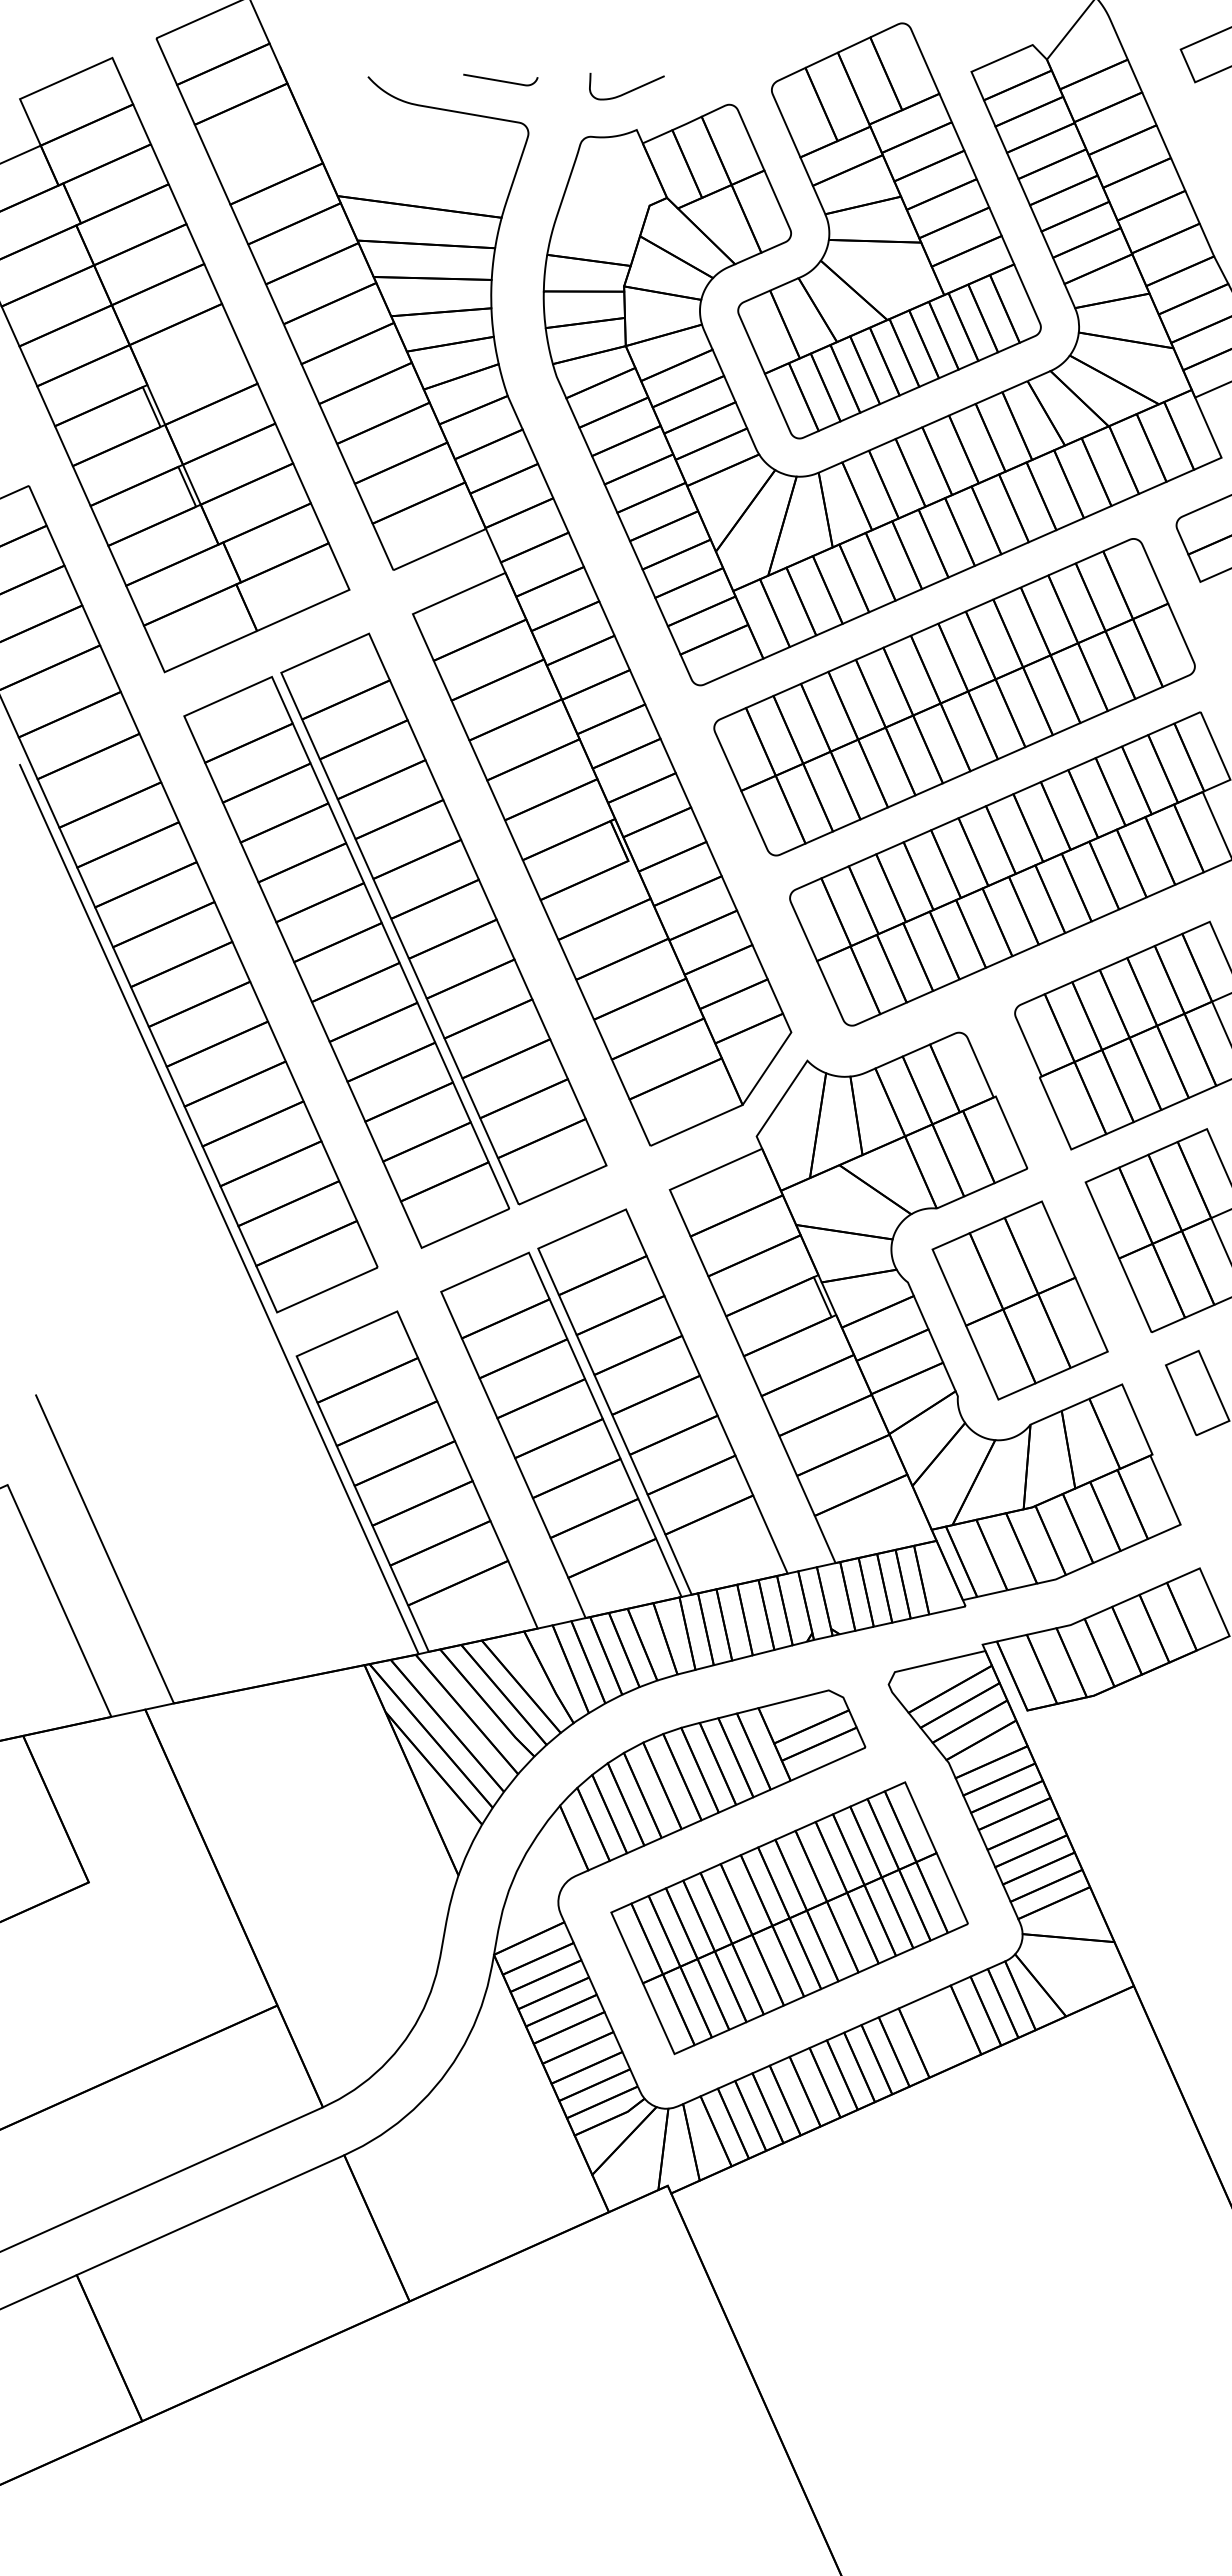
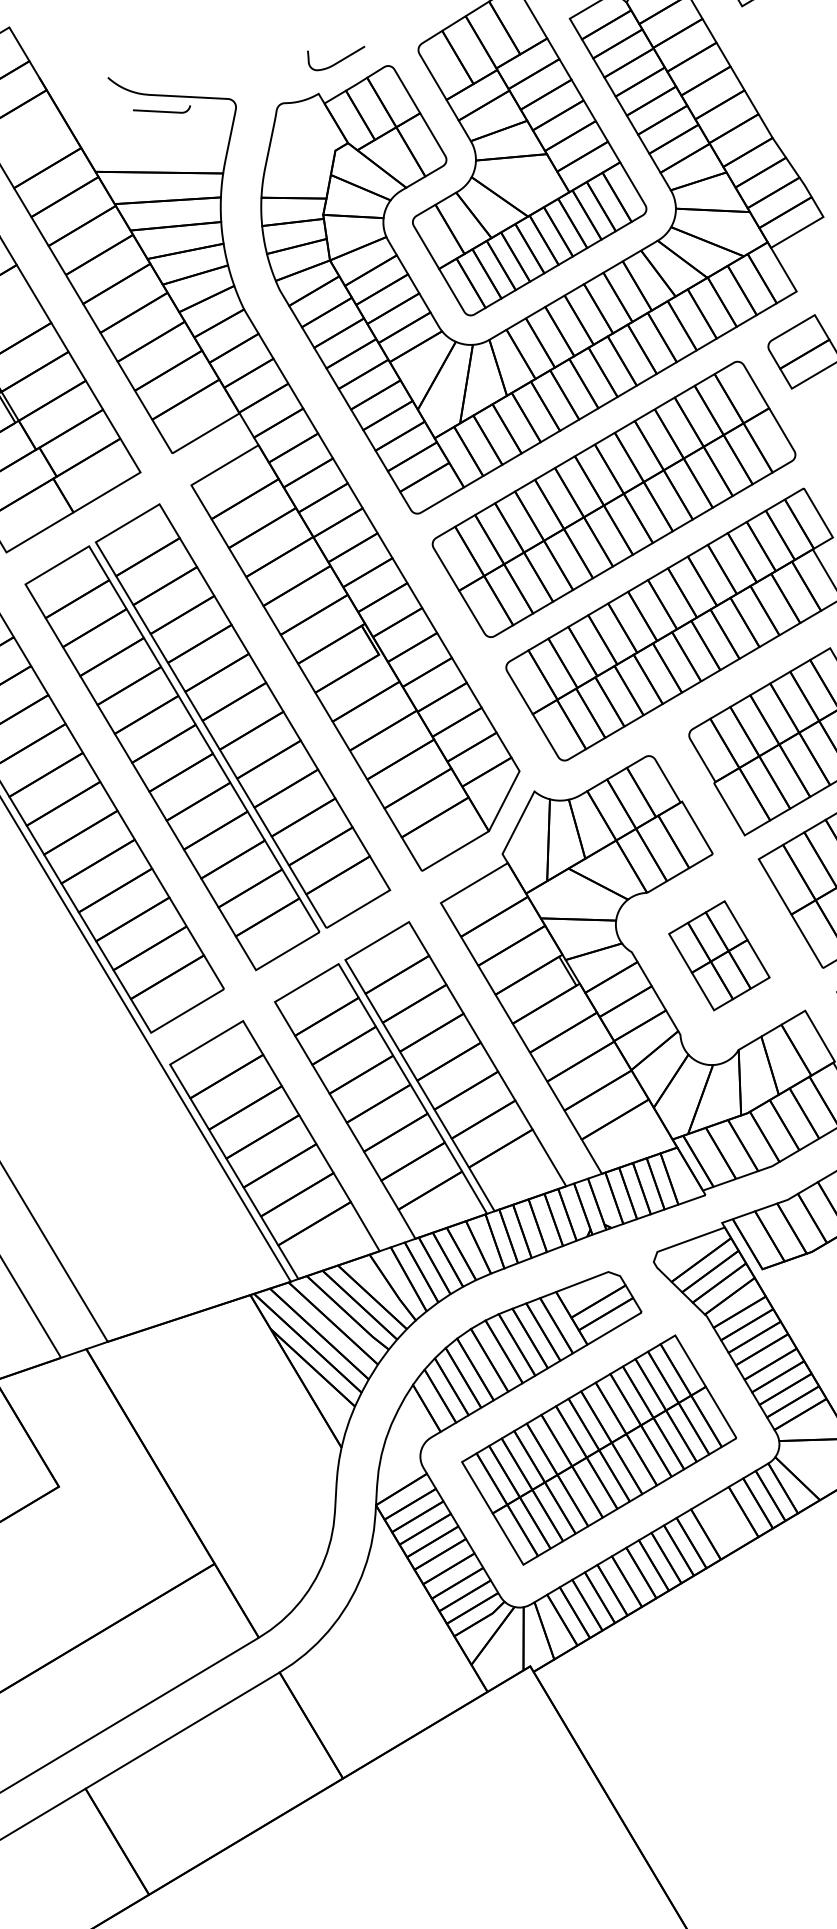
curve: (500, 80) -> (162, 111), moved
curve: (629, 90) -> (339, 60), moved
part: (1019, 1300) -> (718, 955), size x0.7

